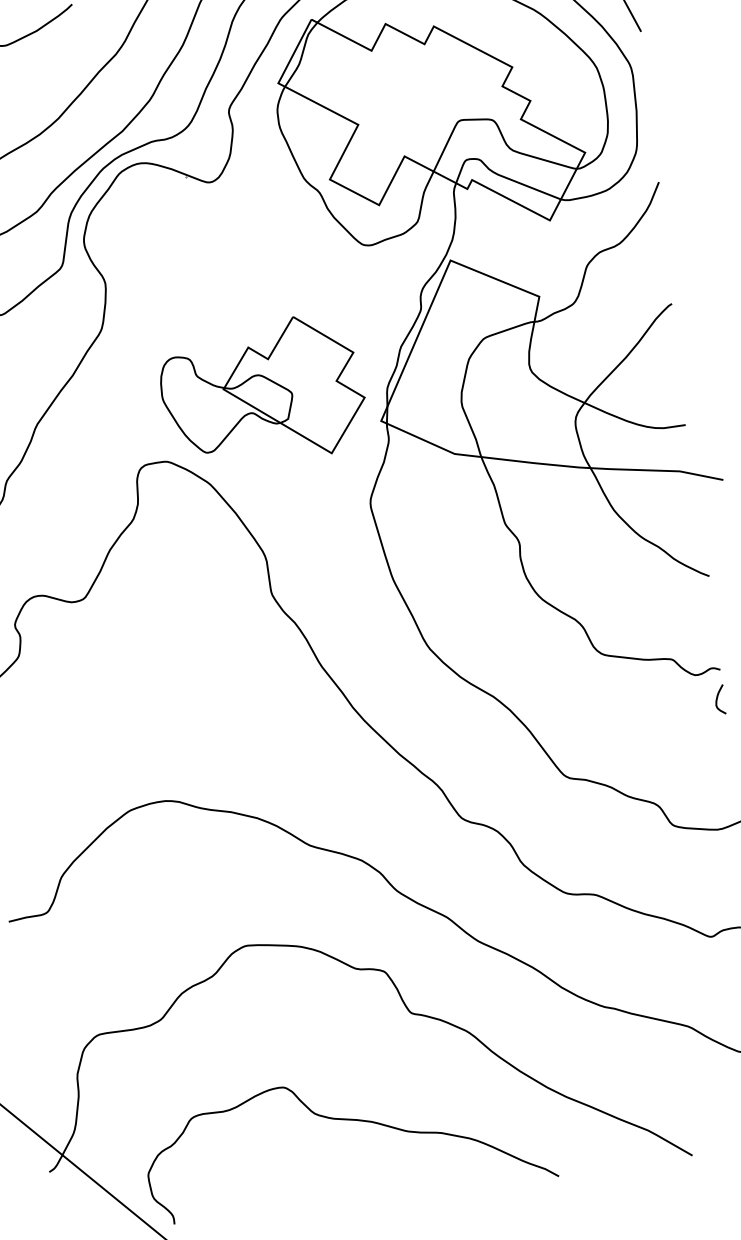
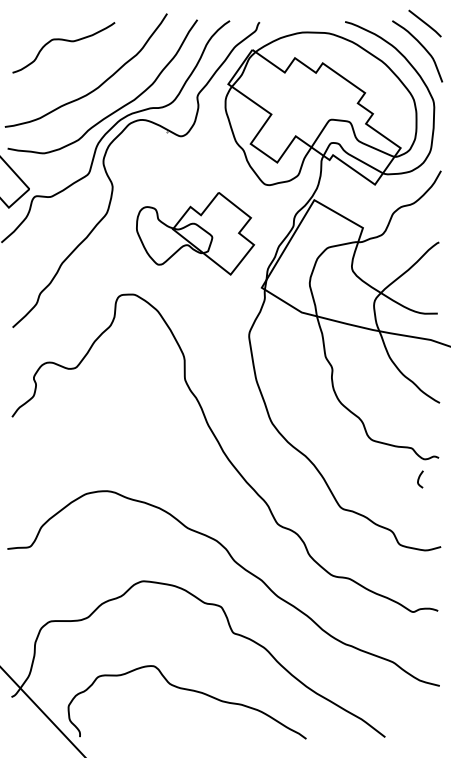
part: (262, 391) -> (195, 233), moved
curve: (718, 700) -> (419, 479), moved

